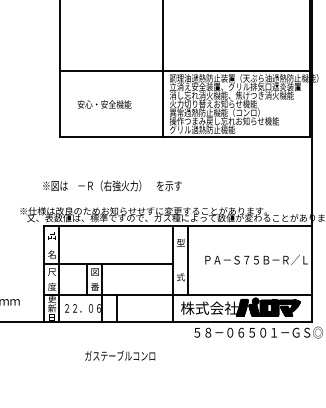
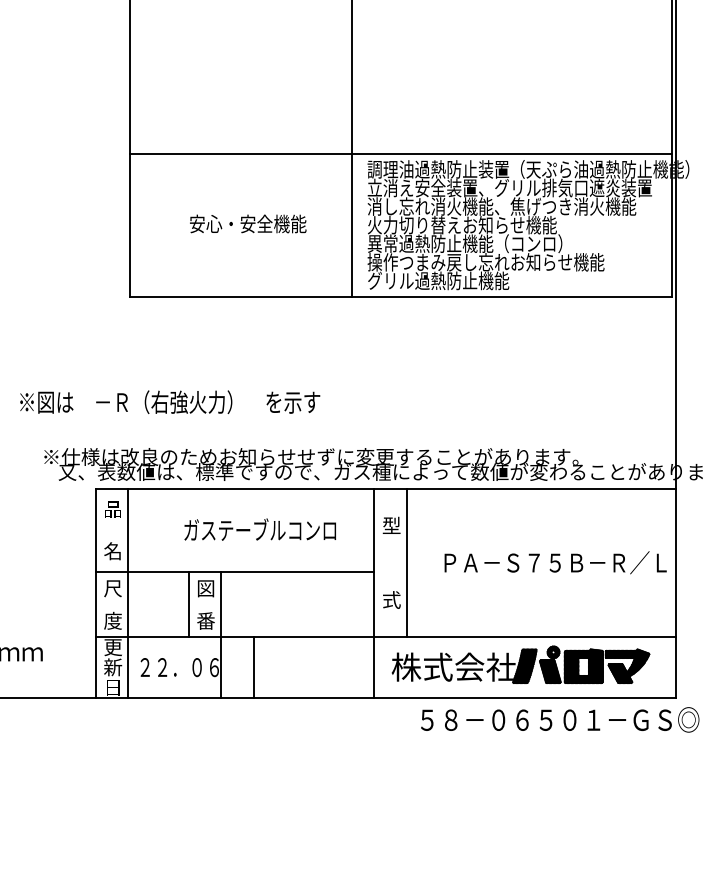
text: (104, 104) -> (248, 223), moved
text: (112, 185) -> (170, 401), moved
text: (120, 355) -> (261, 529), moved

